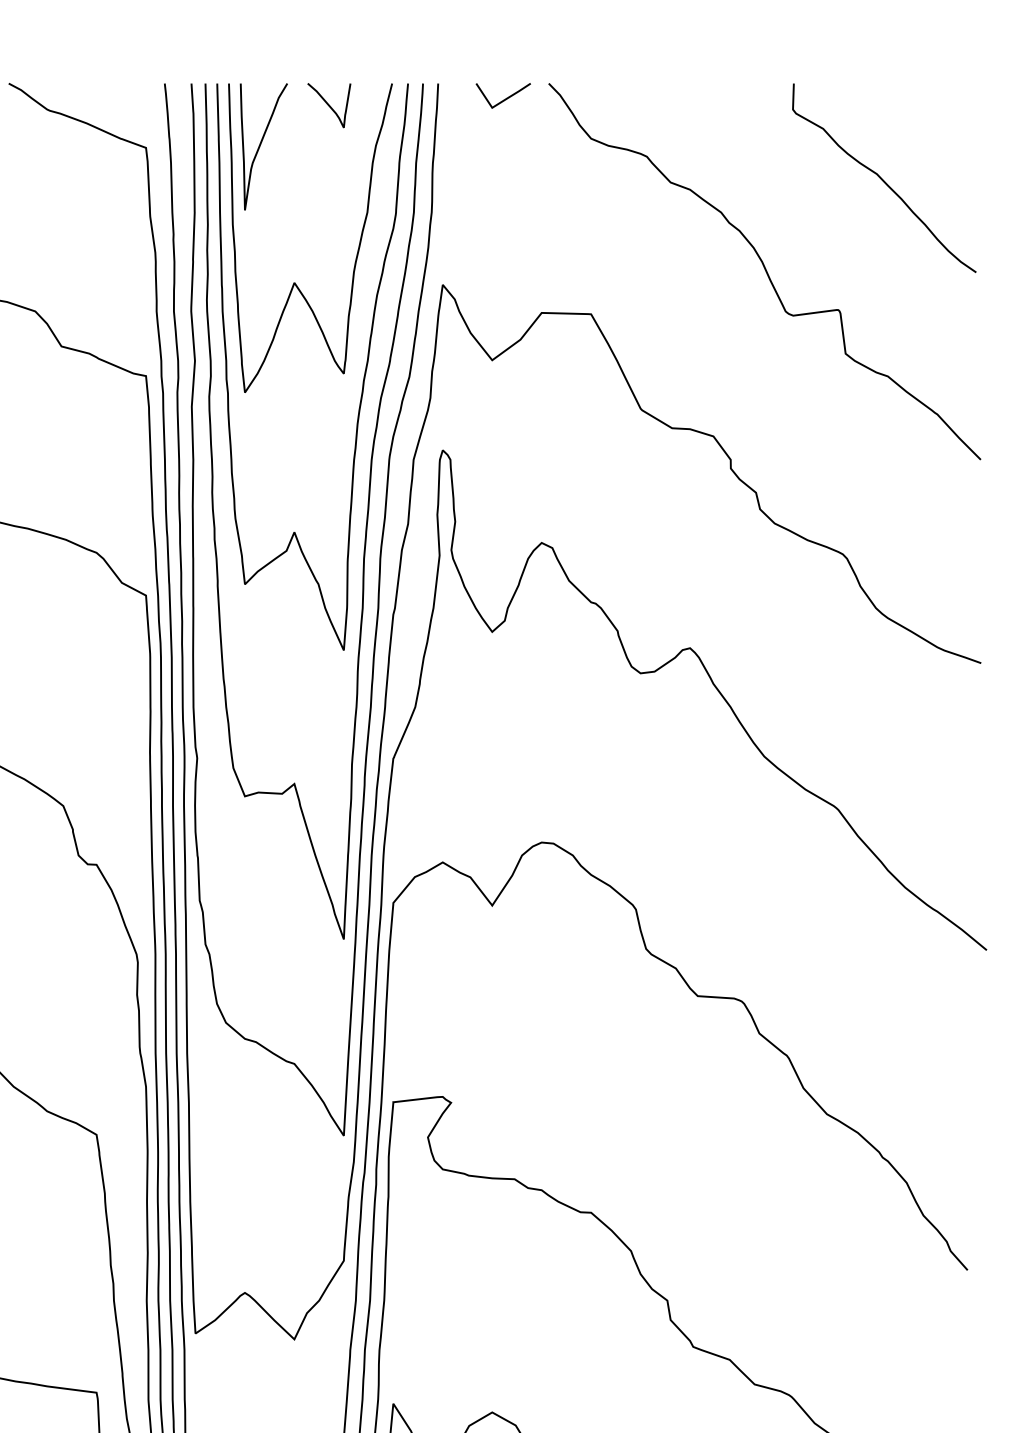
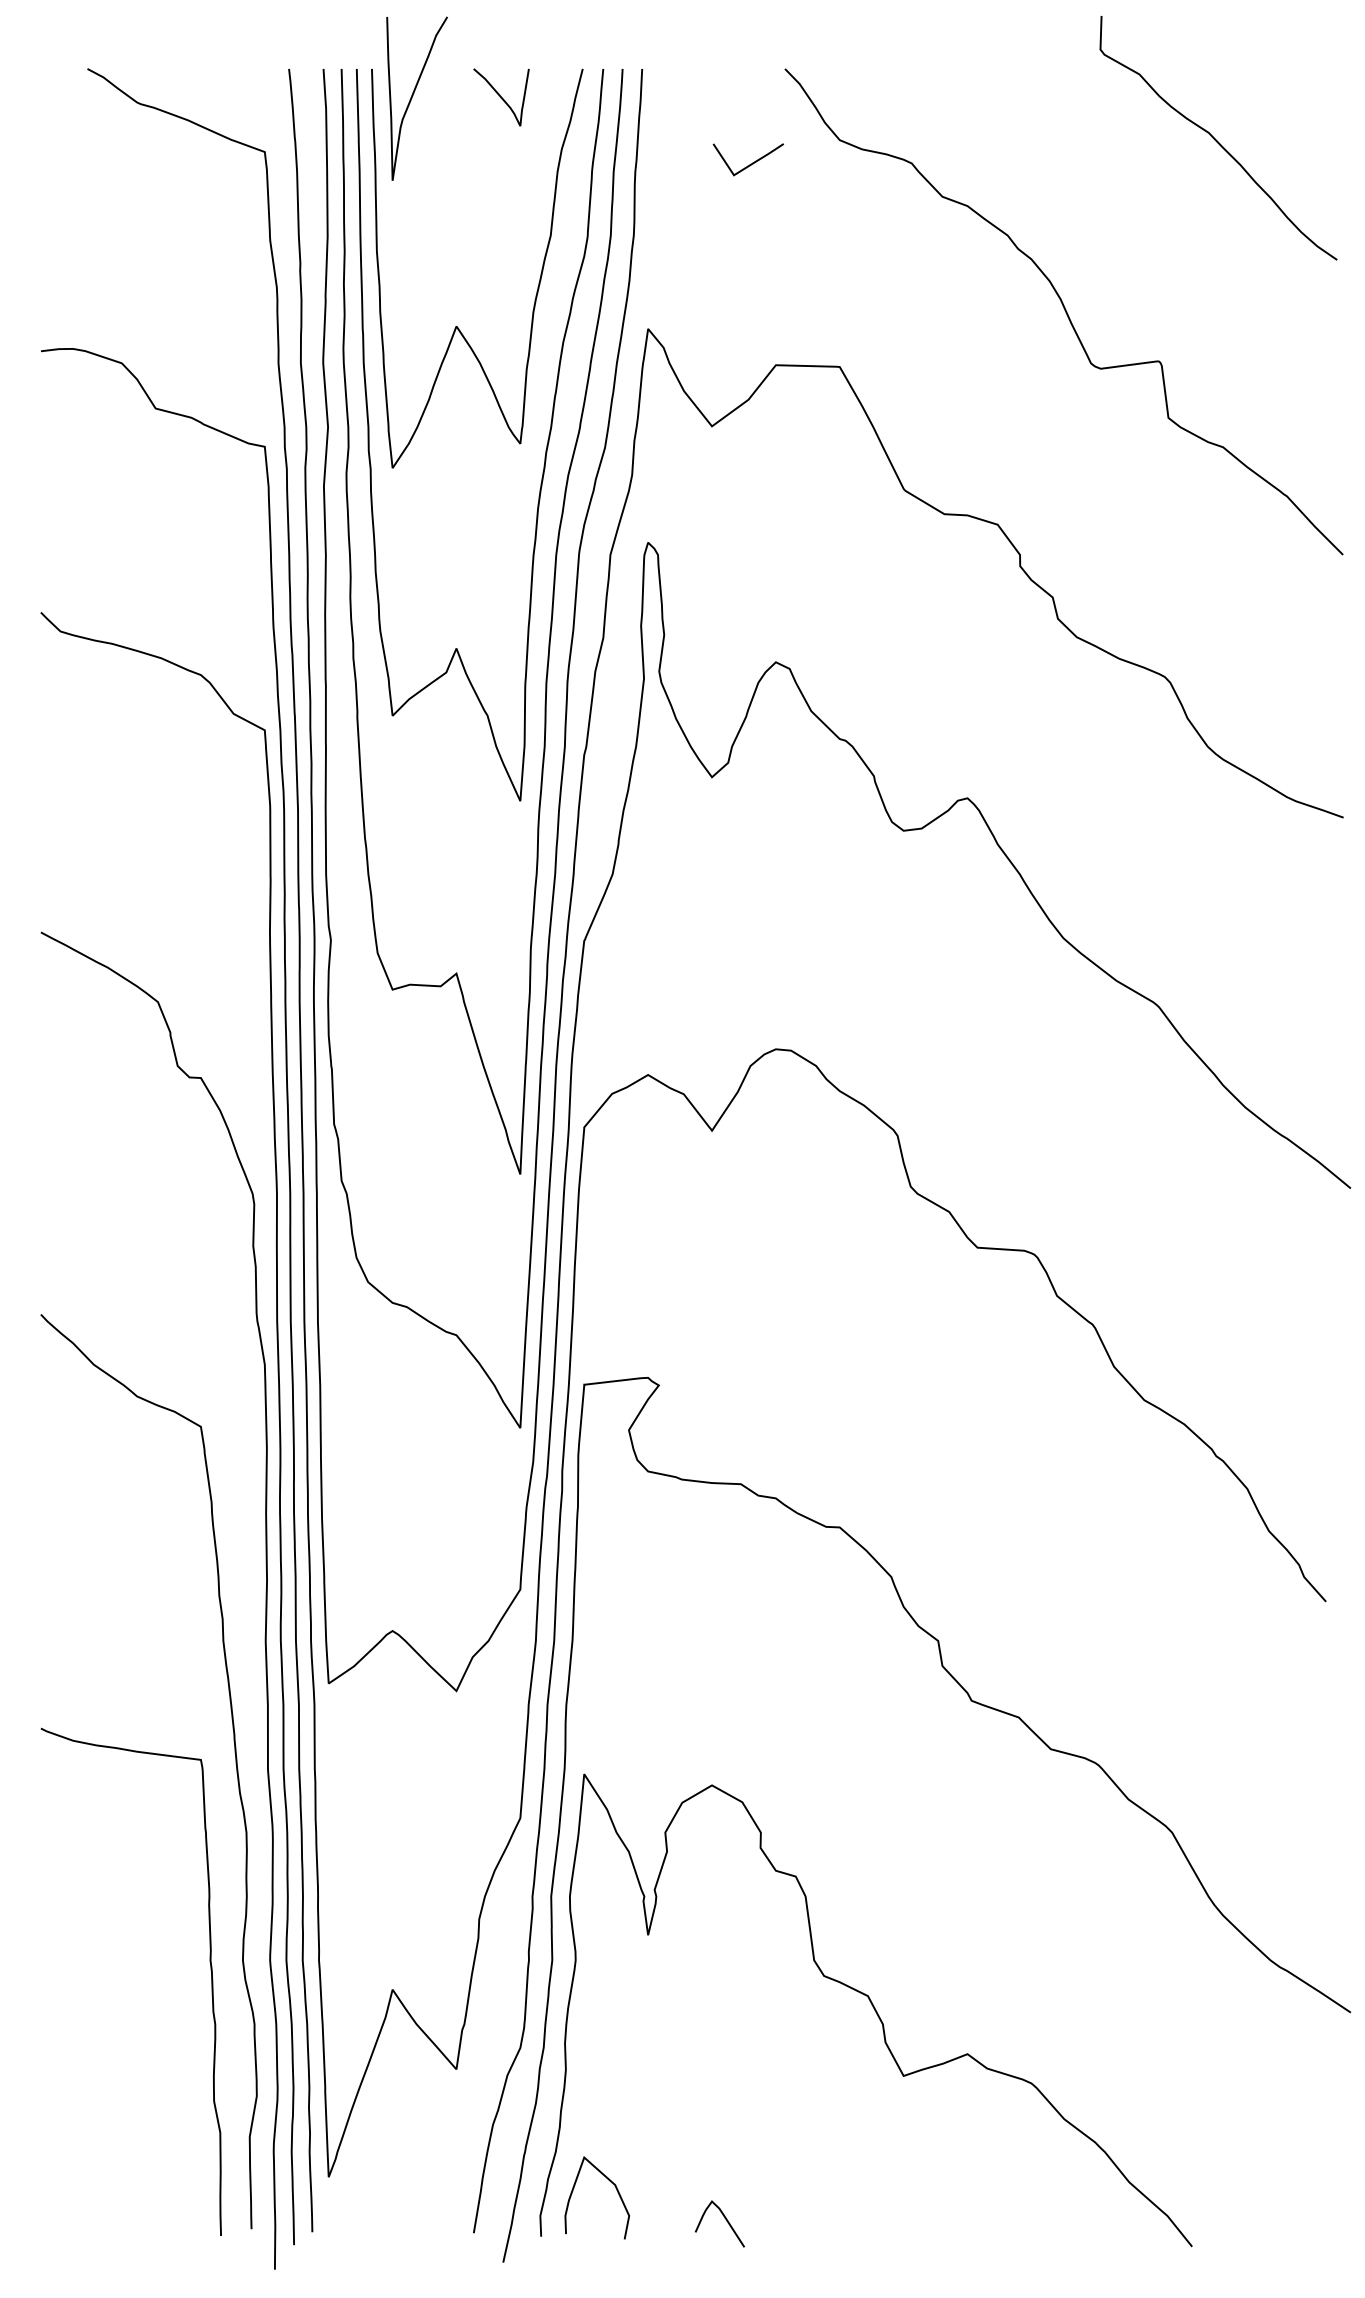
line: (505, 98) -> (750, 163), moved
curve: (260, 146) -> (412, 98), moved
curve: (882, 179) -> (1216, 139), moved

